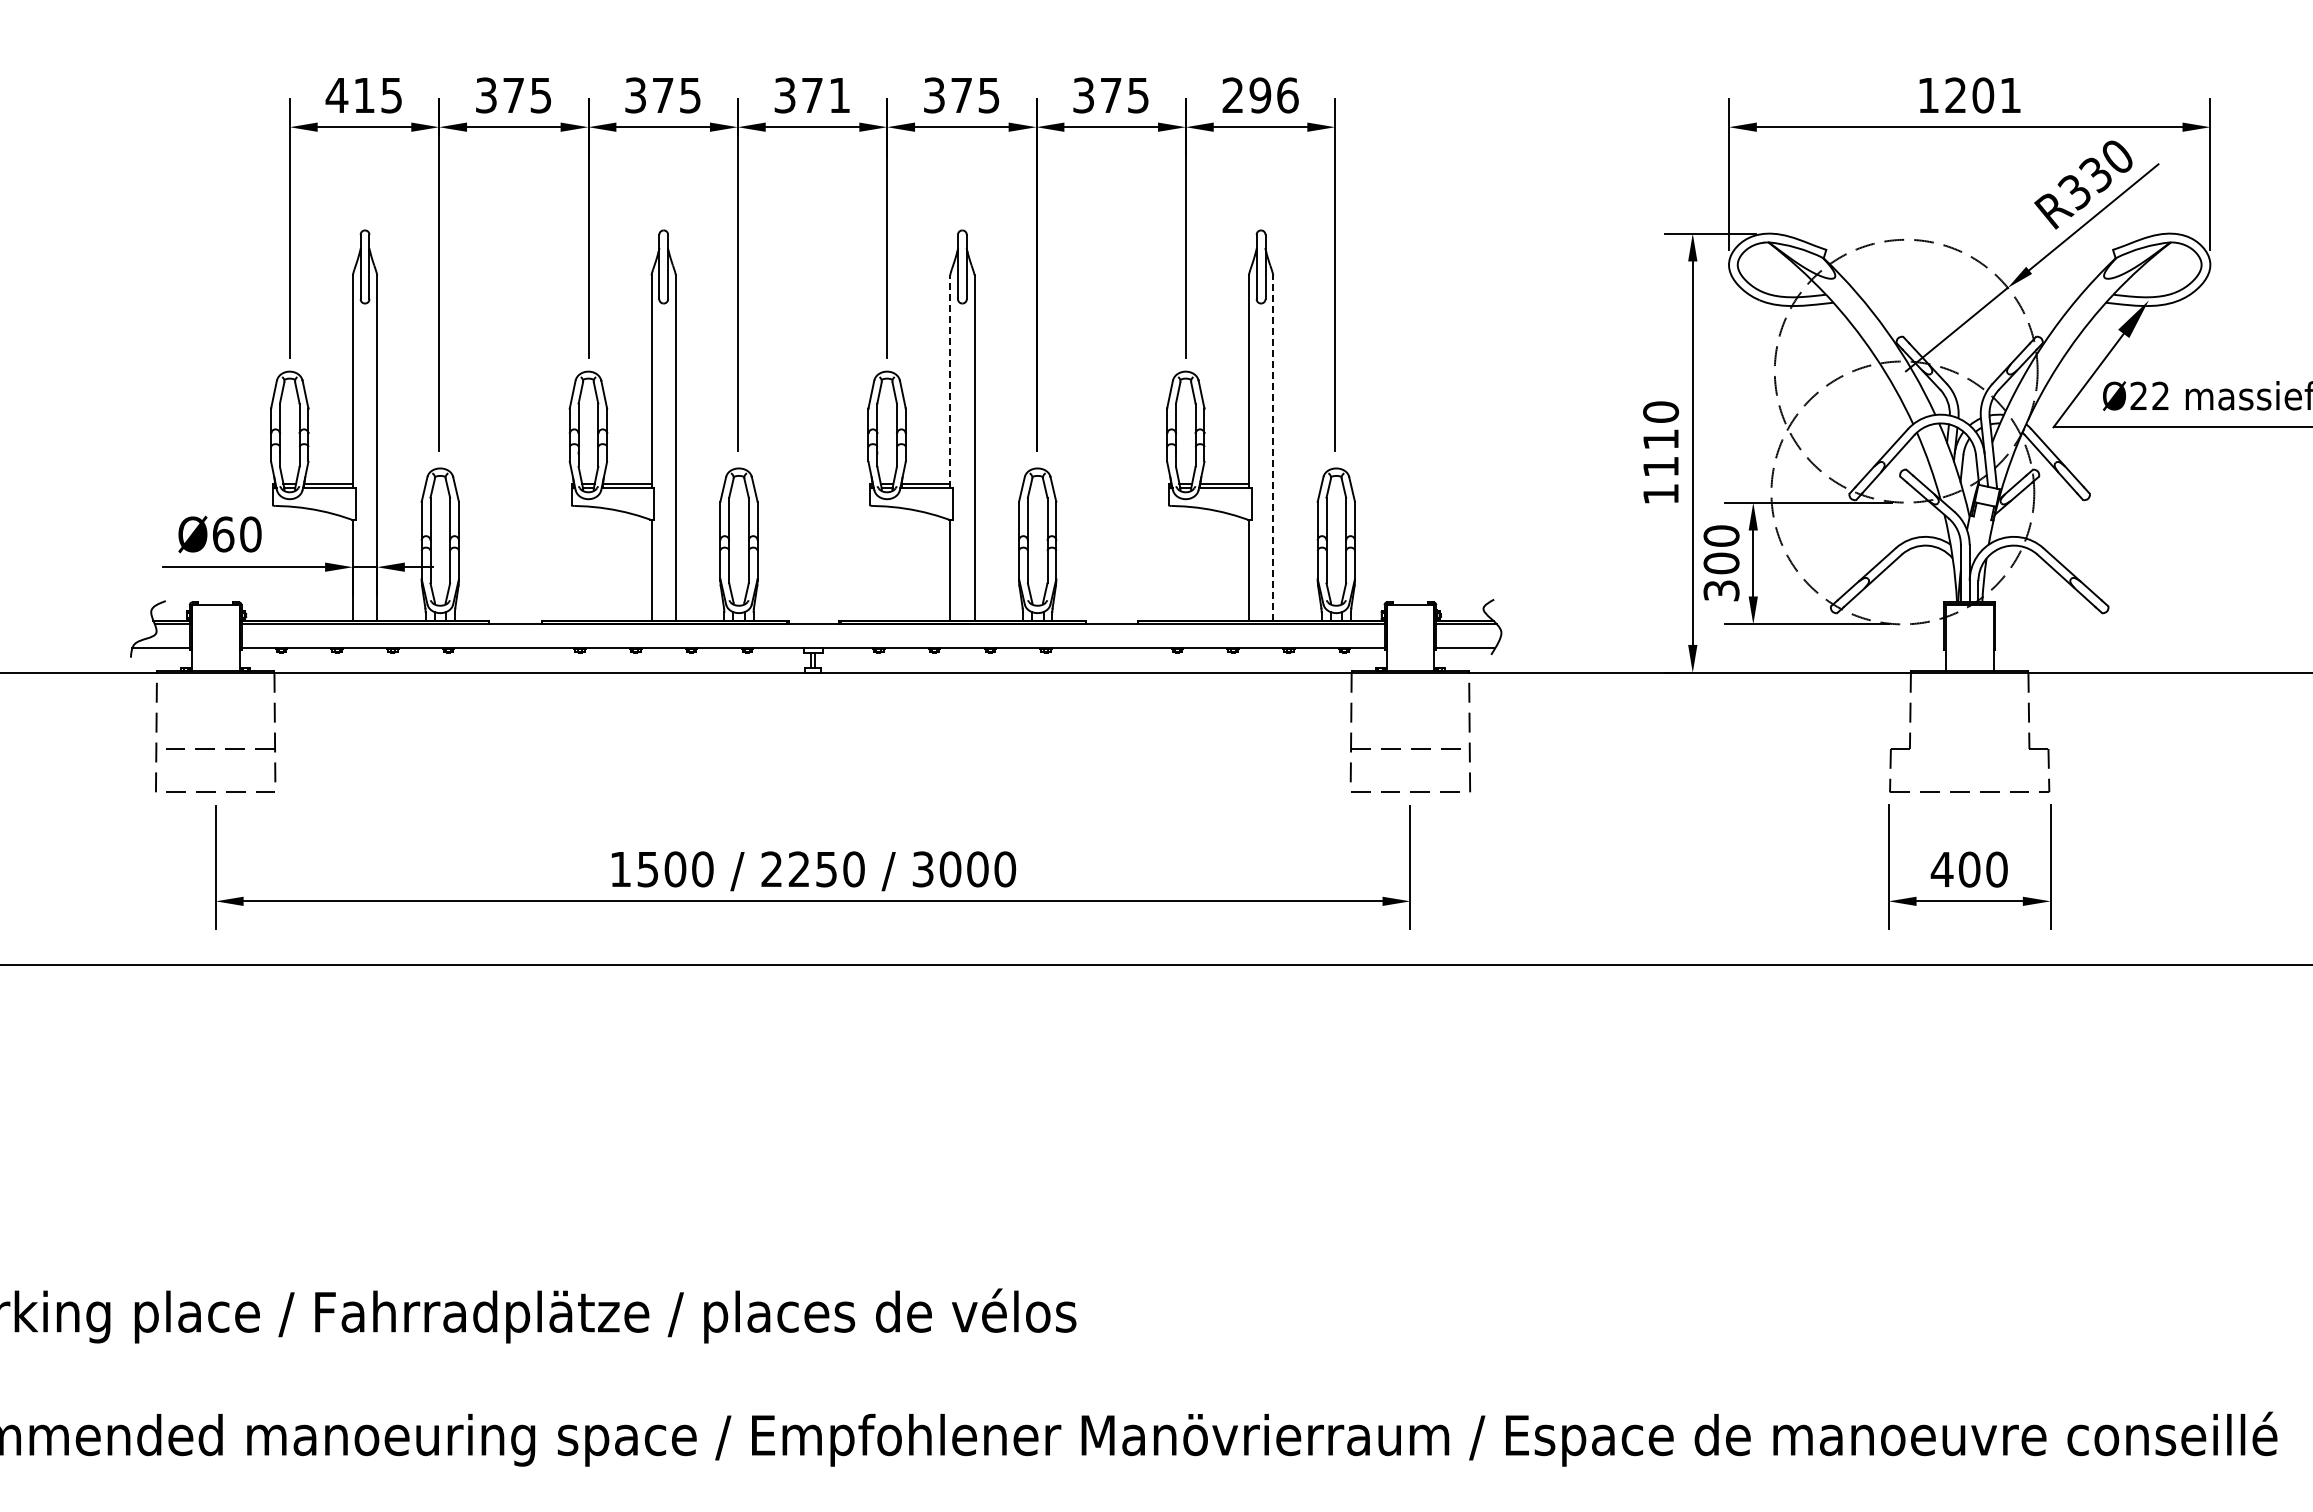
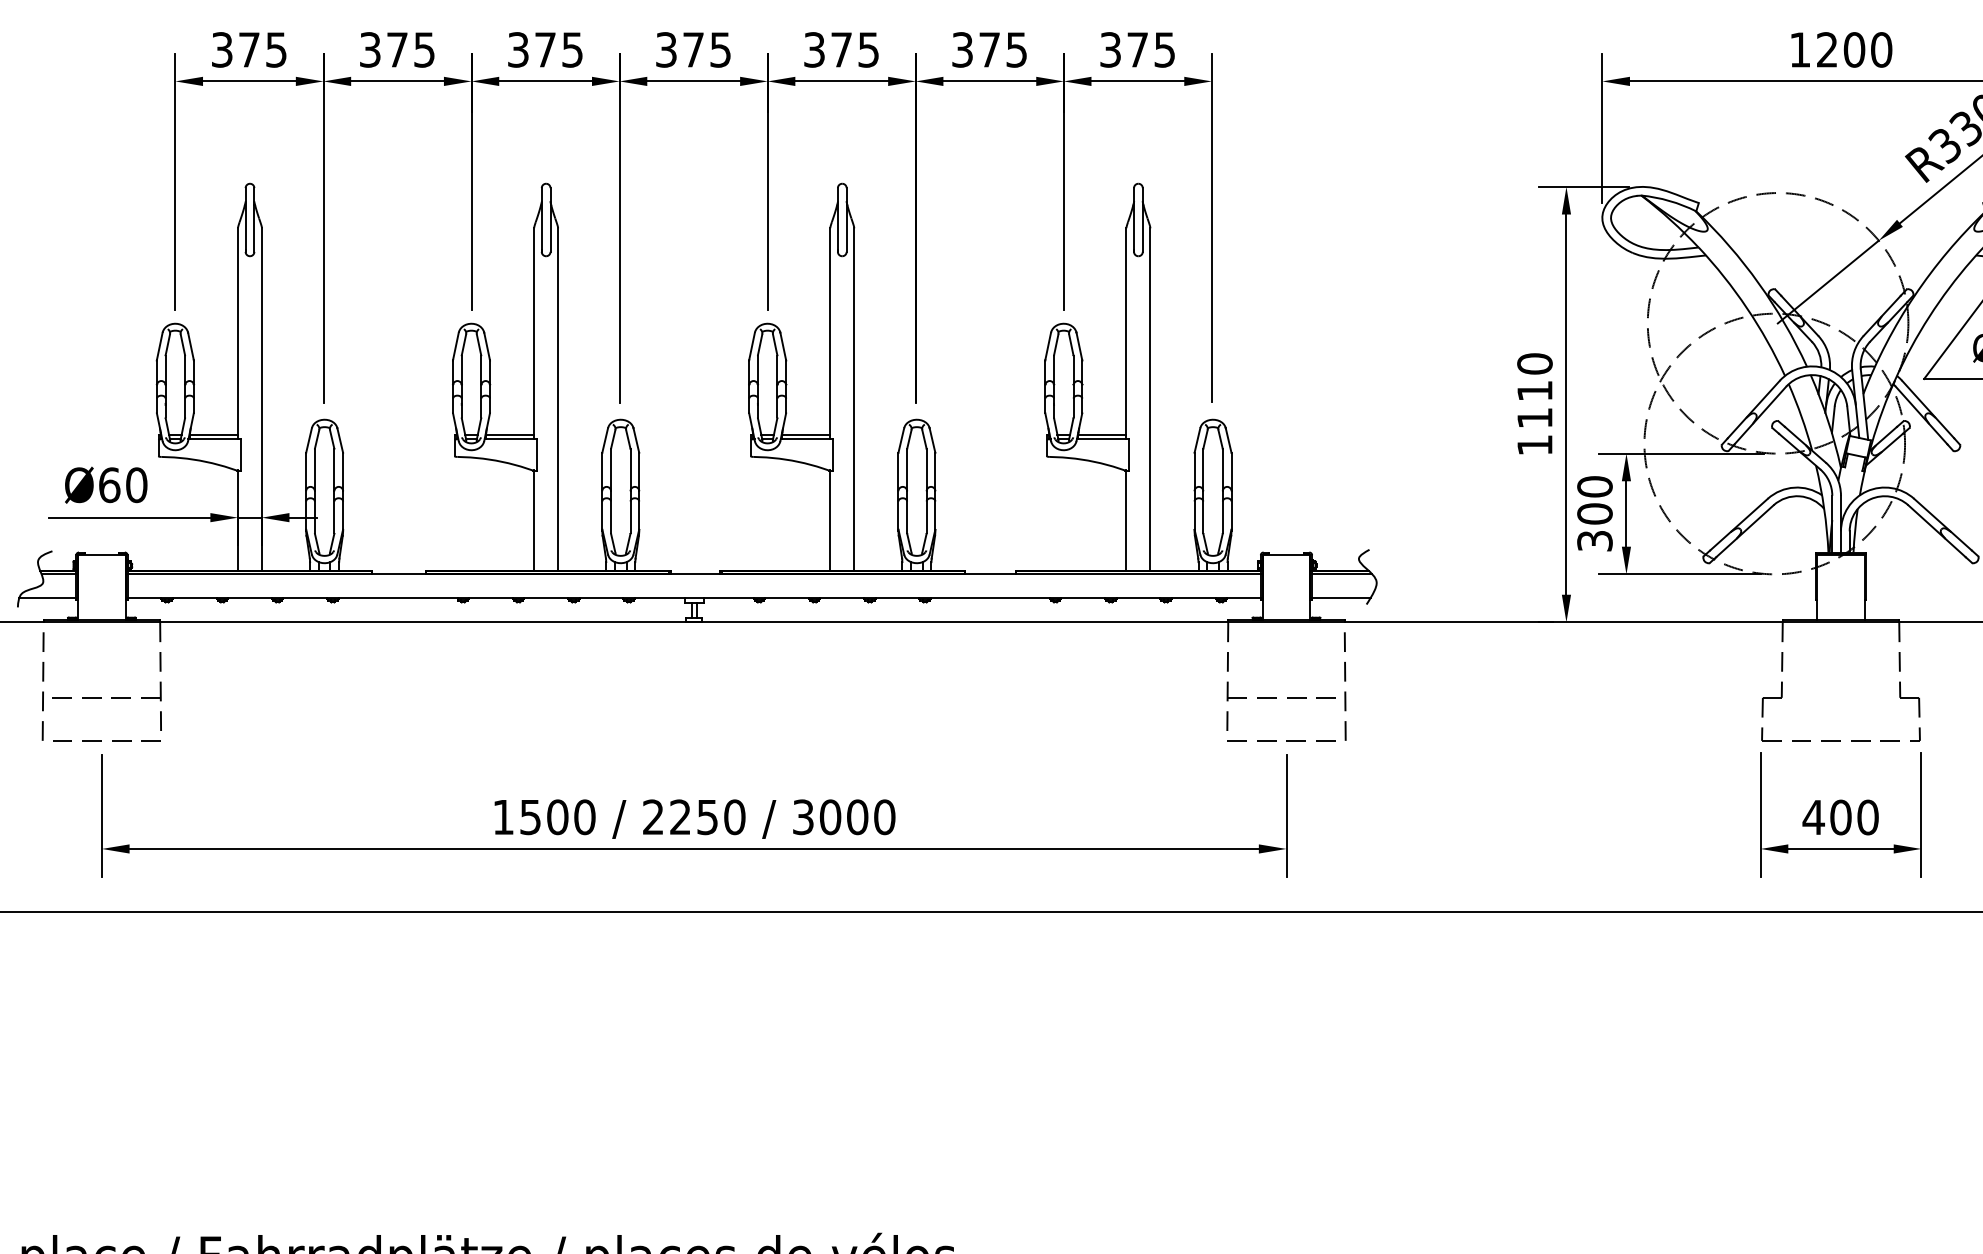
text: (349, 95) -> (234, 49), 415 -> 375
text: (839, 95) -> (720, 49), 371 -> 375
text: (1260, 95) -> (1137, 49), 296 -> 375
text: (2010, 95) -> (1881, 49), 1201 -> 1200
line: (950, 381) -> (830, 333), dashed -> solid
line: (1273, 448) -> (1150, 399), dashed -> solid

